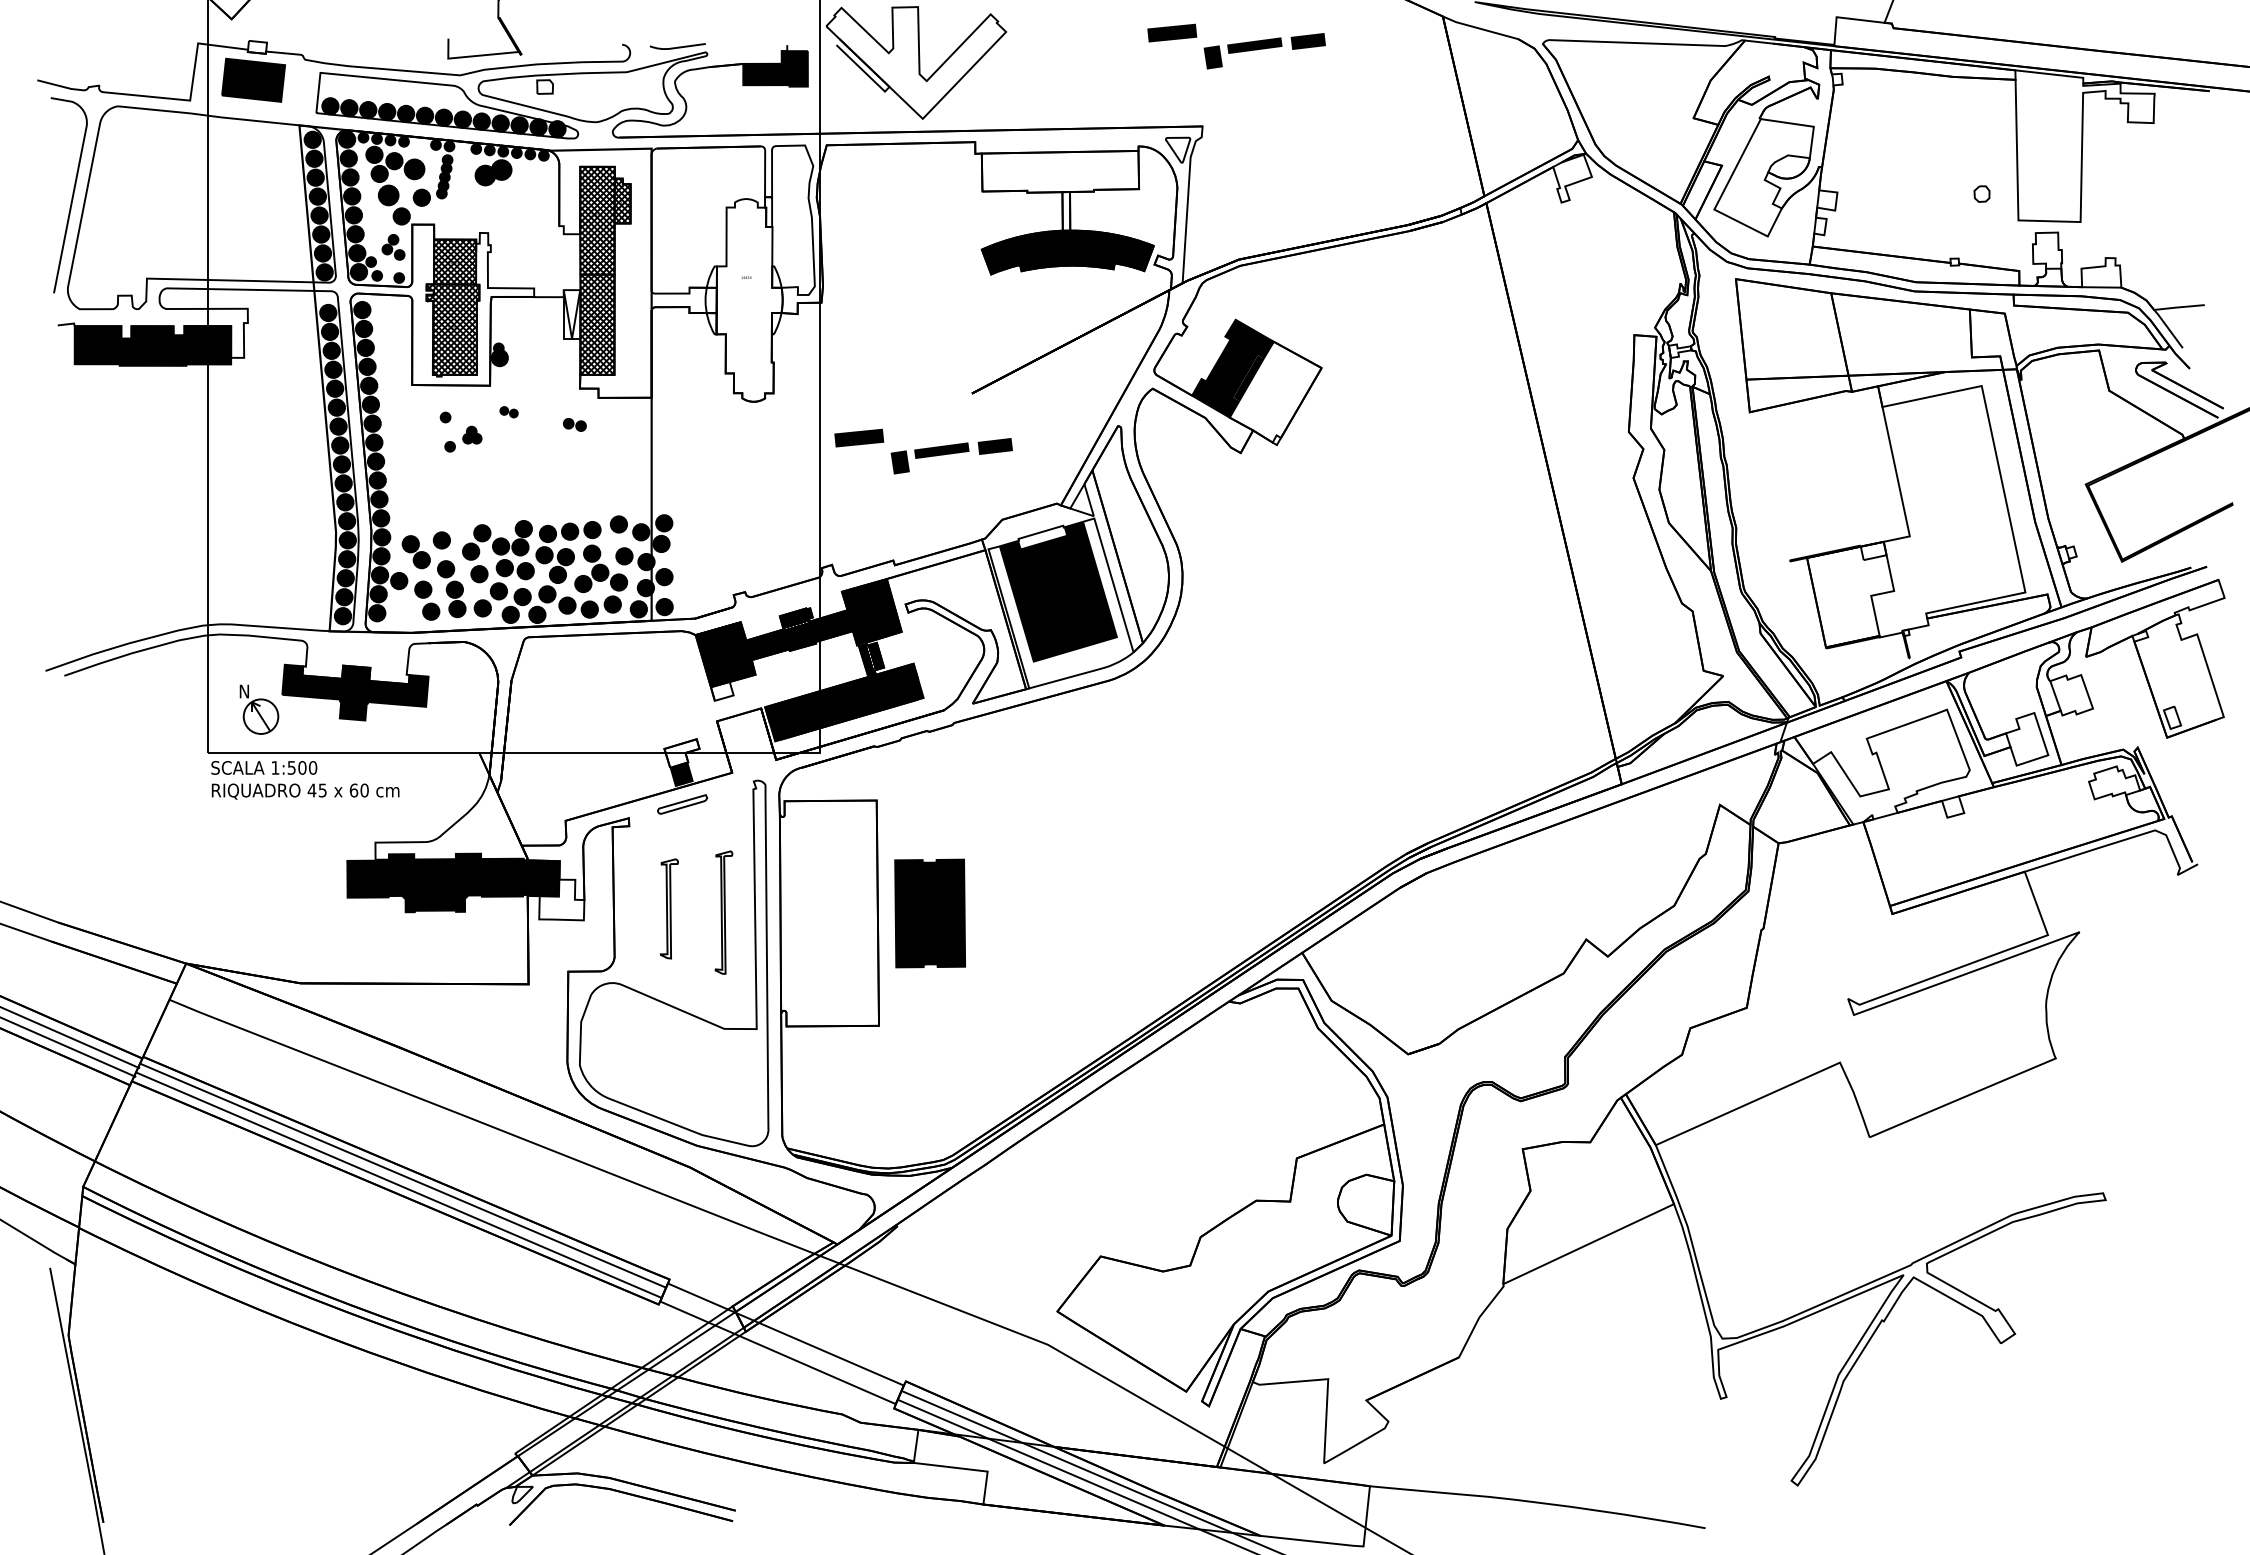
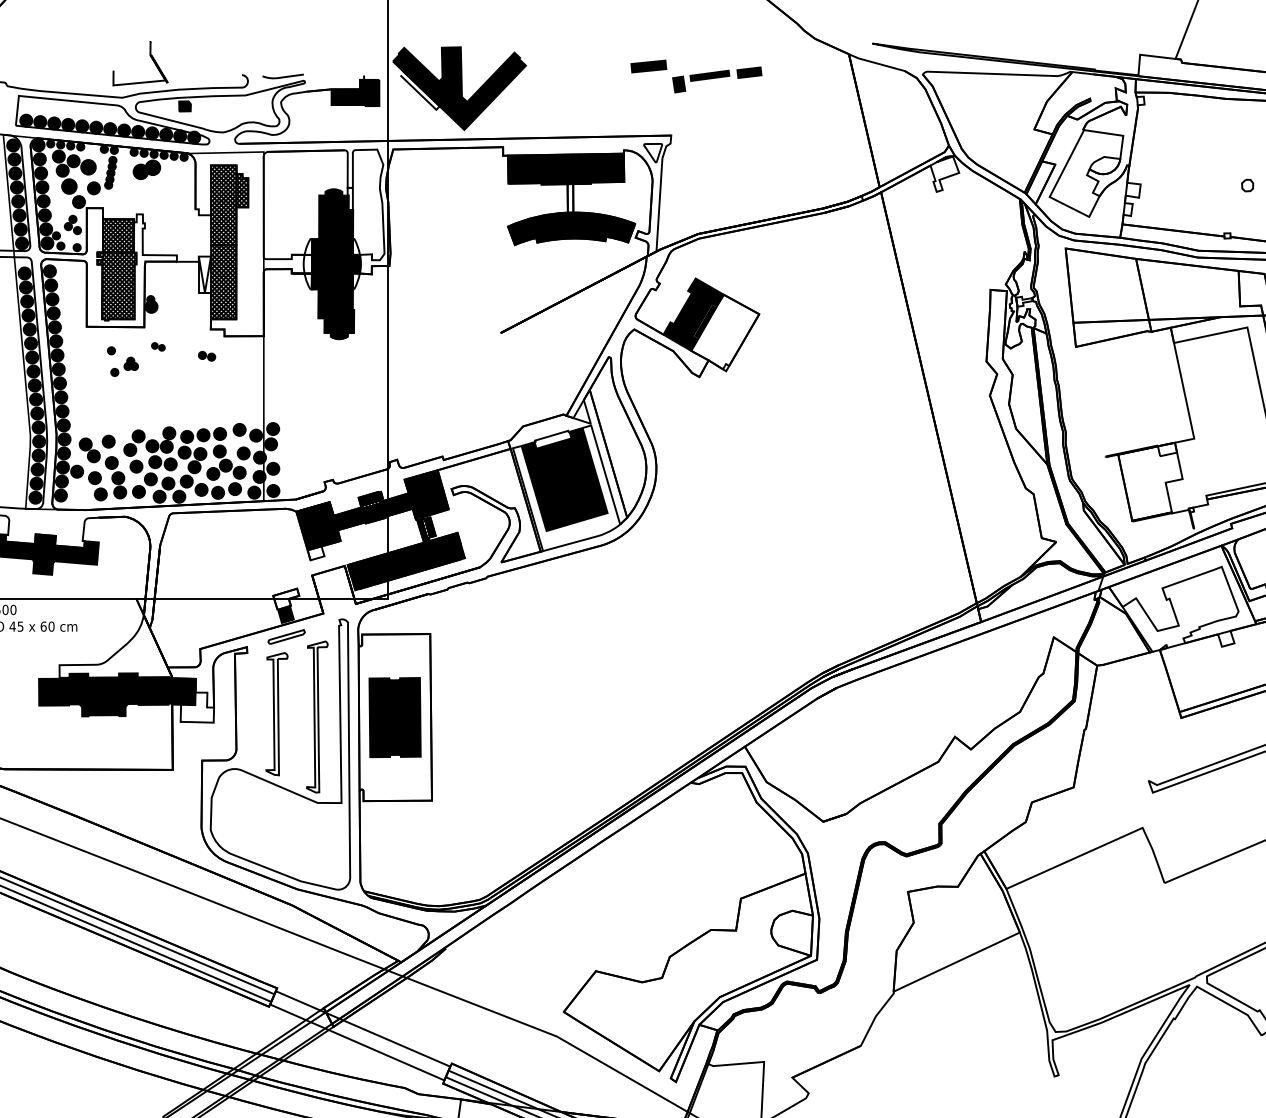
fill: (916, 62) -> (459, 88), added
fill: (545, 86) -> (185, 106), added
fill: (1060, 171) -> (566, 168), added
fill: (749, 300) -> (336, 264), added
part: (923, 451) -> (464, 375), removed
part: (669, 908) -> (277, 713), size x1.67
part: (723, 912) -> (316, 716), size x1.67
part: (929, 913) -> (394, 717), moved

